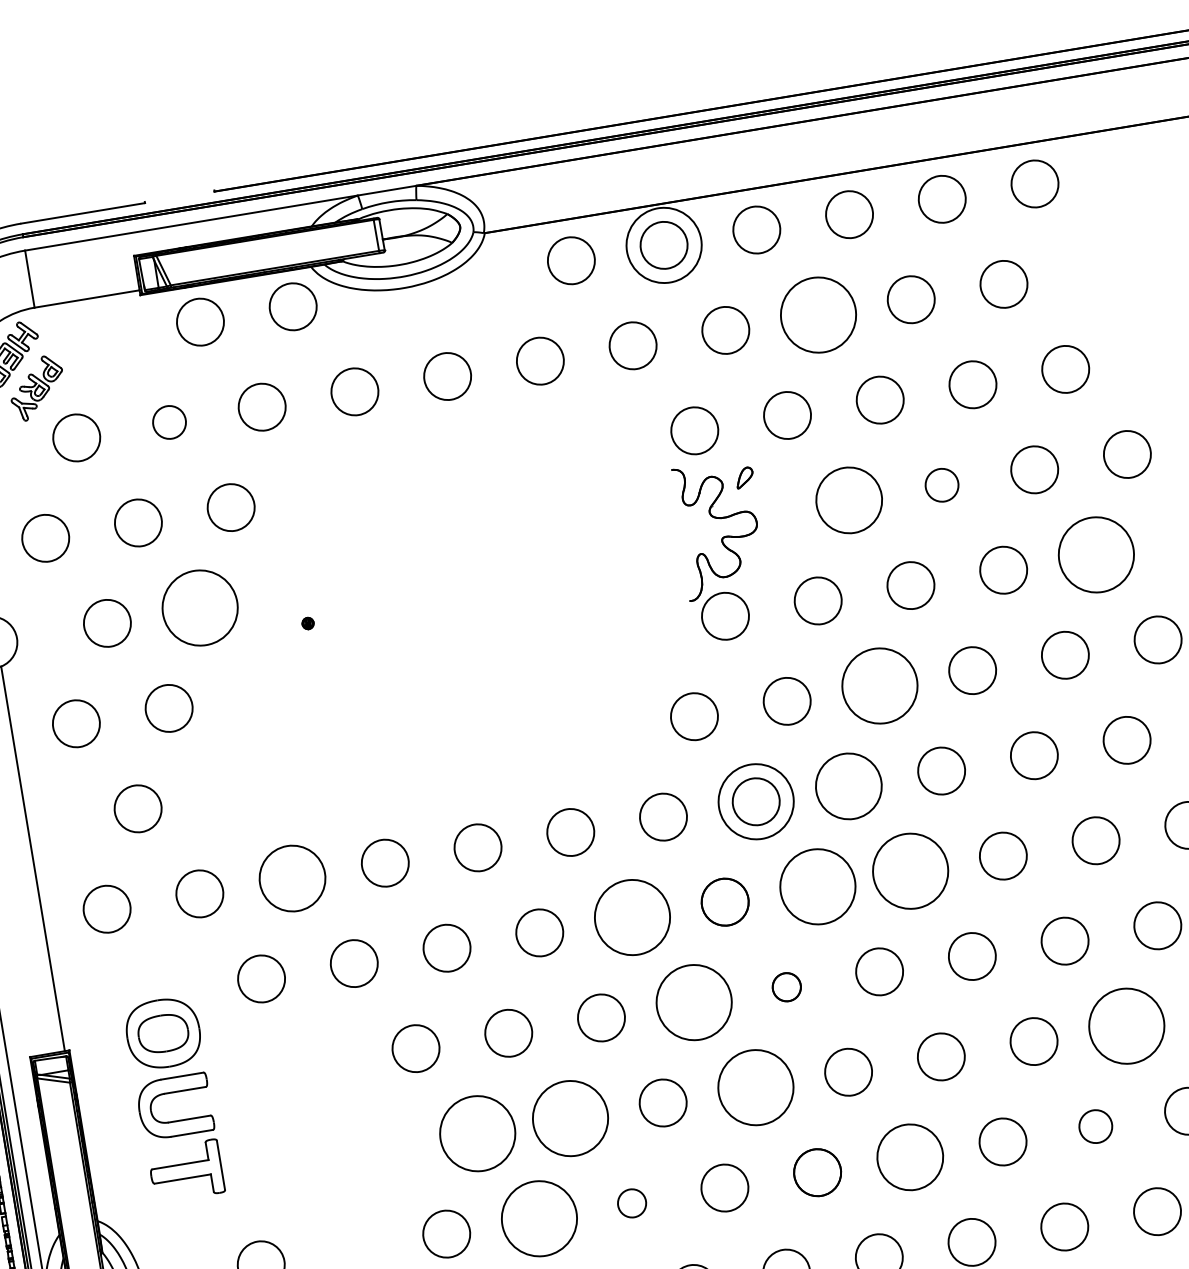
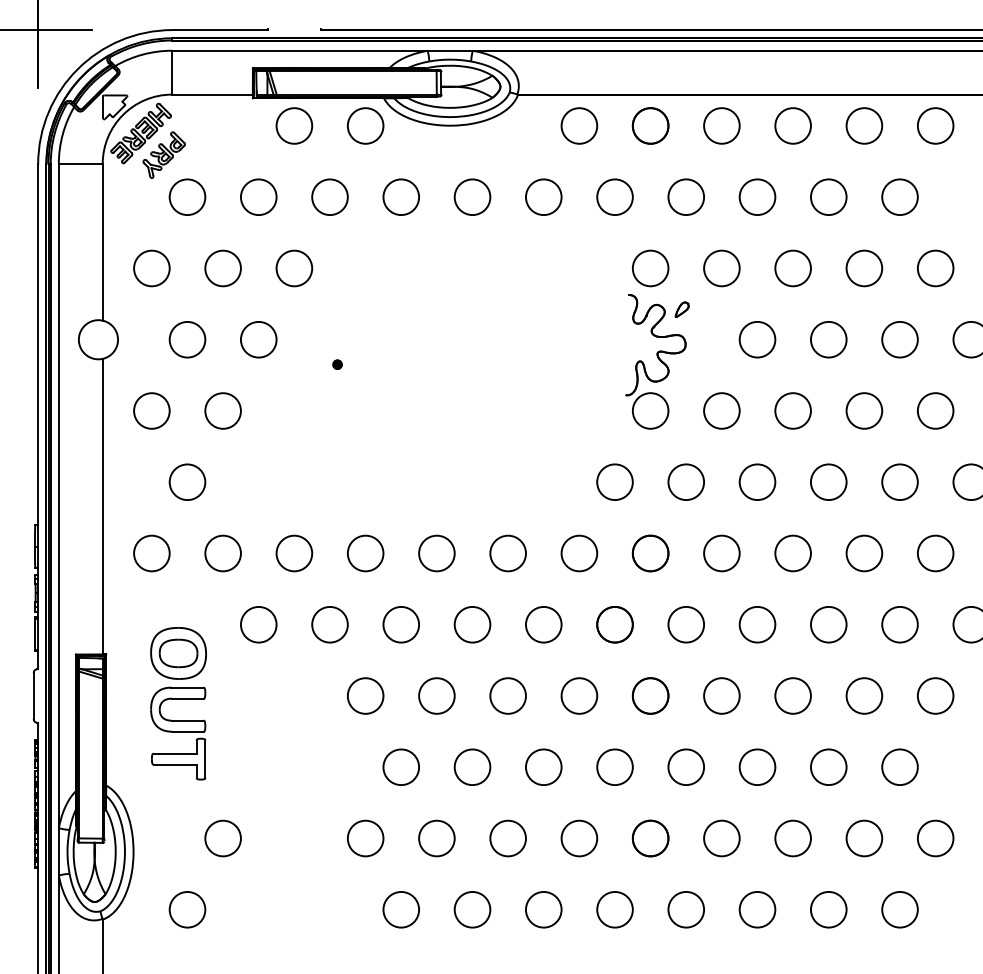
circle: (663, 244) -> (650, 125), size x0.62
circle: (818, 315) -> (757, 197), size x0.62
circle: (168, 421) -> (258, 196), size x1.43
circle: (941, 484) -> (828, 339), size x1.43
circle: (849, 500) -> (757, 339), size x0.71
circle: (1096, 554) -> (935, 410), size x0.62
circle: (199, 607) -> (258, 339), size x0.62
circle: (879, 686) -> (757, 482), size x0.62
circle: (848, 786) -> (721, 553), size x0.71
circle: (756, 801) -> (650, 553), size x0.62
circle: (910, 871) -> (757, 624), size x0.62
circle: (292, 878) -> (294, 553), size x0.71
circle: (818, 886) -> (686, 624), size x0.62
circle: (632, 917) -> (543, 624), size x0.62
part: (786, 986) -> (650, 695), size x1.67
circle: (694, 1001) -> (579, 695), size x0.62
circle: (1126, 1026) -> (899, 767), size x0.62
circle: (755, 1088) -> (614, 767), size x0.62
circle: (570, 1117) -> (472, 766), size x0.62
circle: (1095, 1126) -> (864, 838), size x1.43
circle: (478, 1133) -> (401, 767), size x0.62
circle: (909, 1157) -> (721, 838), size x0.71
circle: (631, 1203) -> (507, 838), size x1.67
circle: (538, 1218) -> (436, 838), size x0.62

